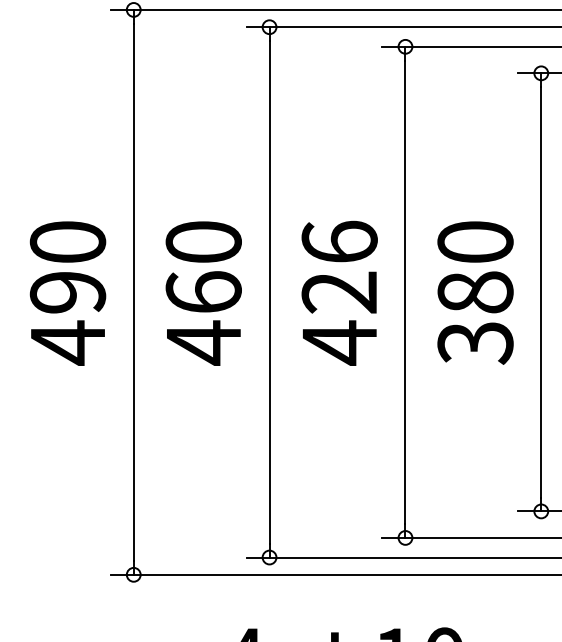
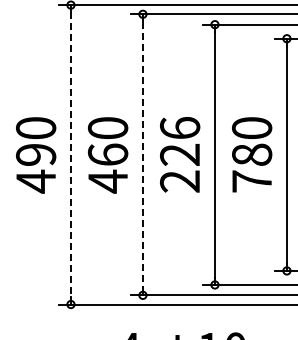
line: (132, 293) -> (70, 155), solid -> dashed
line: (268, 293) -> (142, 155), solid -> dashed
text: (338, 342) -> (179, 181), 426 -> 226
text: (474, 342) -> (251, 181), 380 -> 780

